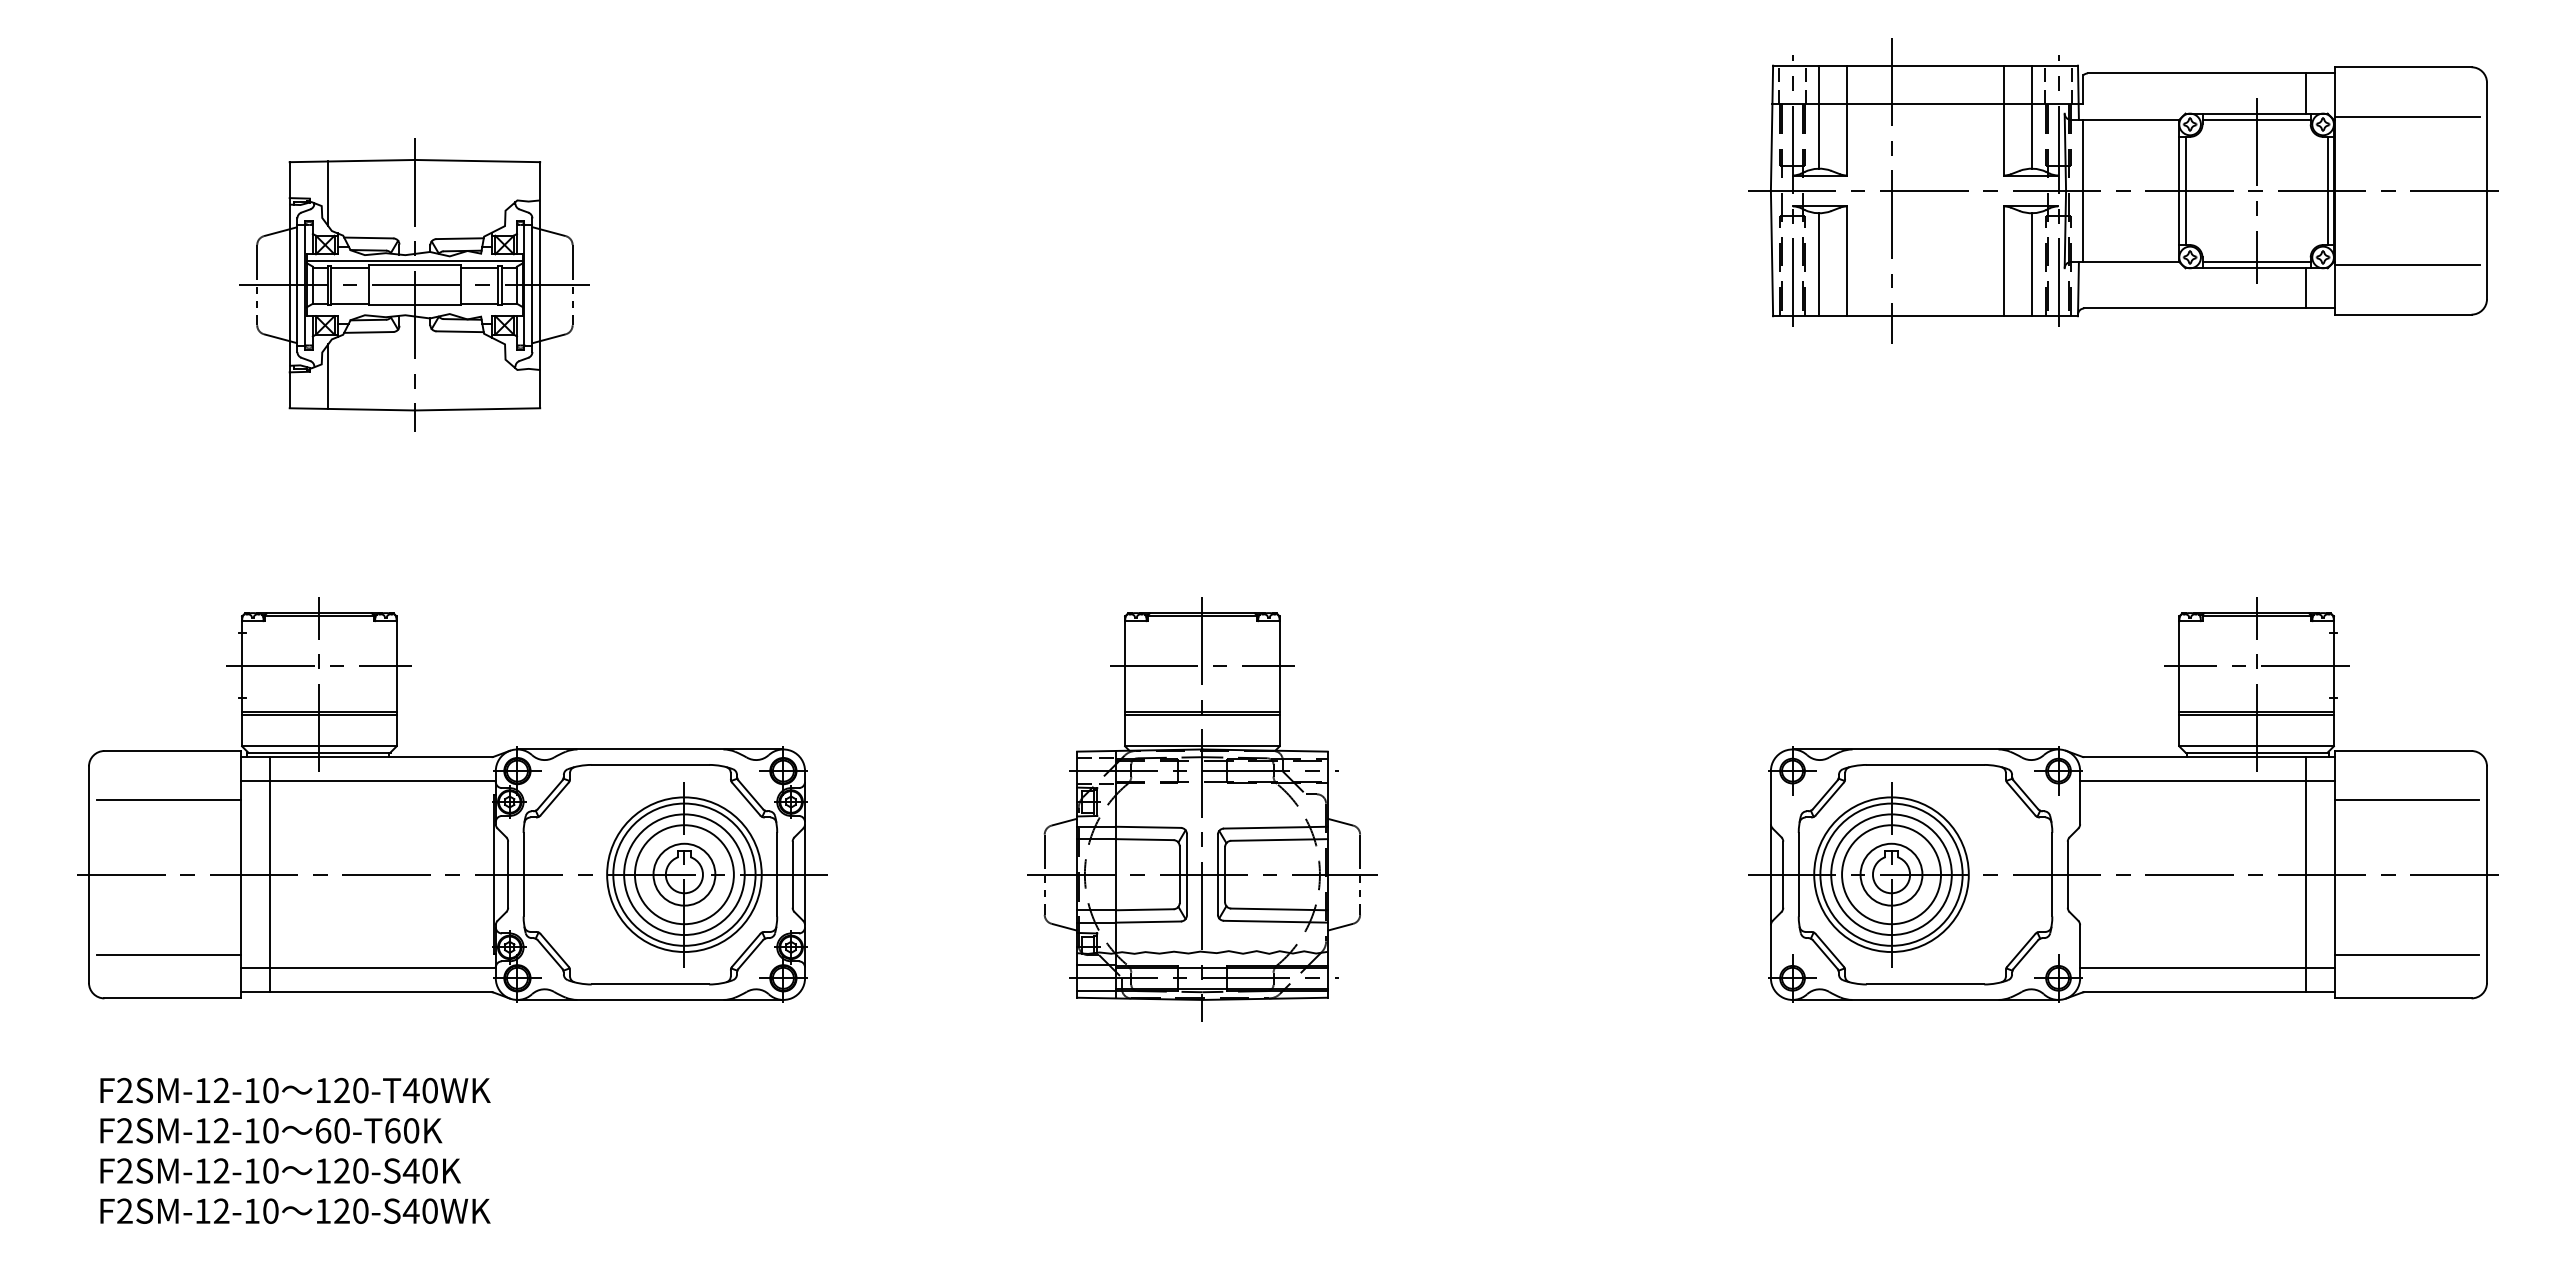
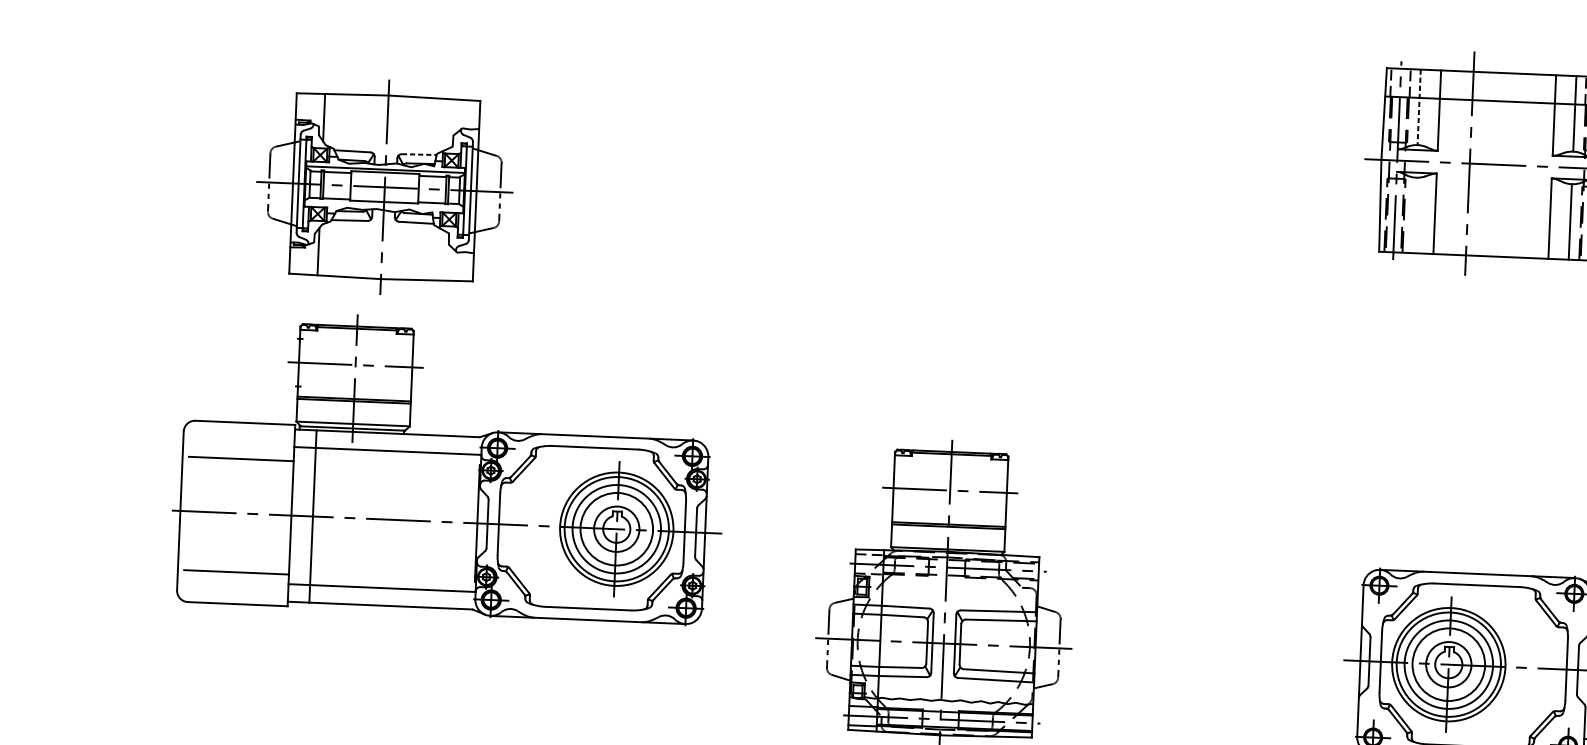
line: (1819, 117) -> (1419, 107), solid -> dashed
line: (460, 238) -> (419, 154), solid -> dashed
line: (1819, 264) -> (1414, 215), removed
part: (452, 799) -> (449, 467), moved

